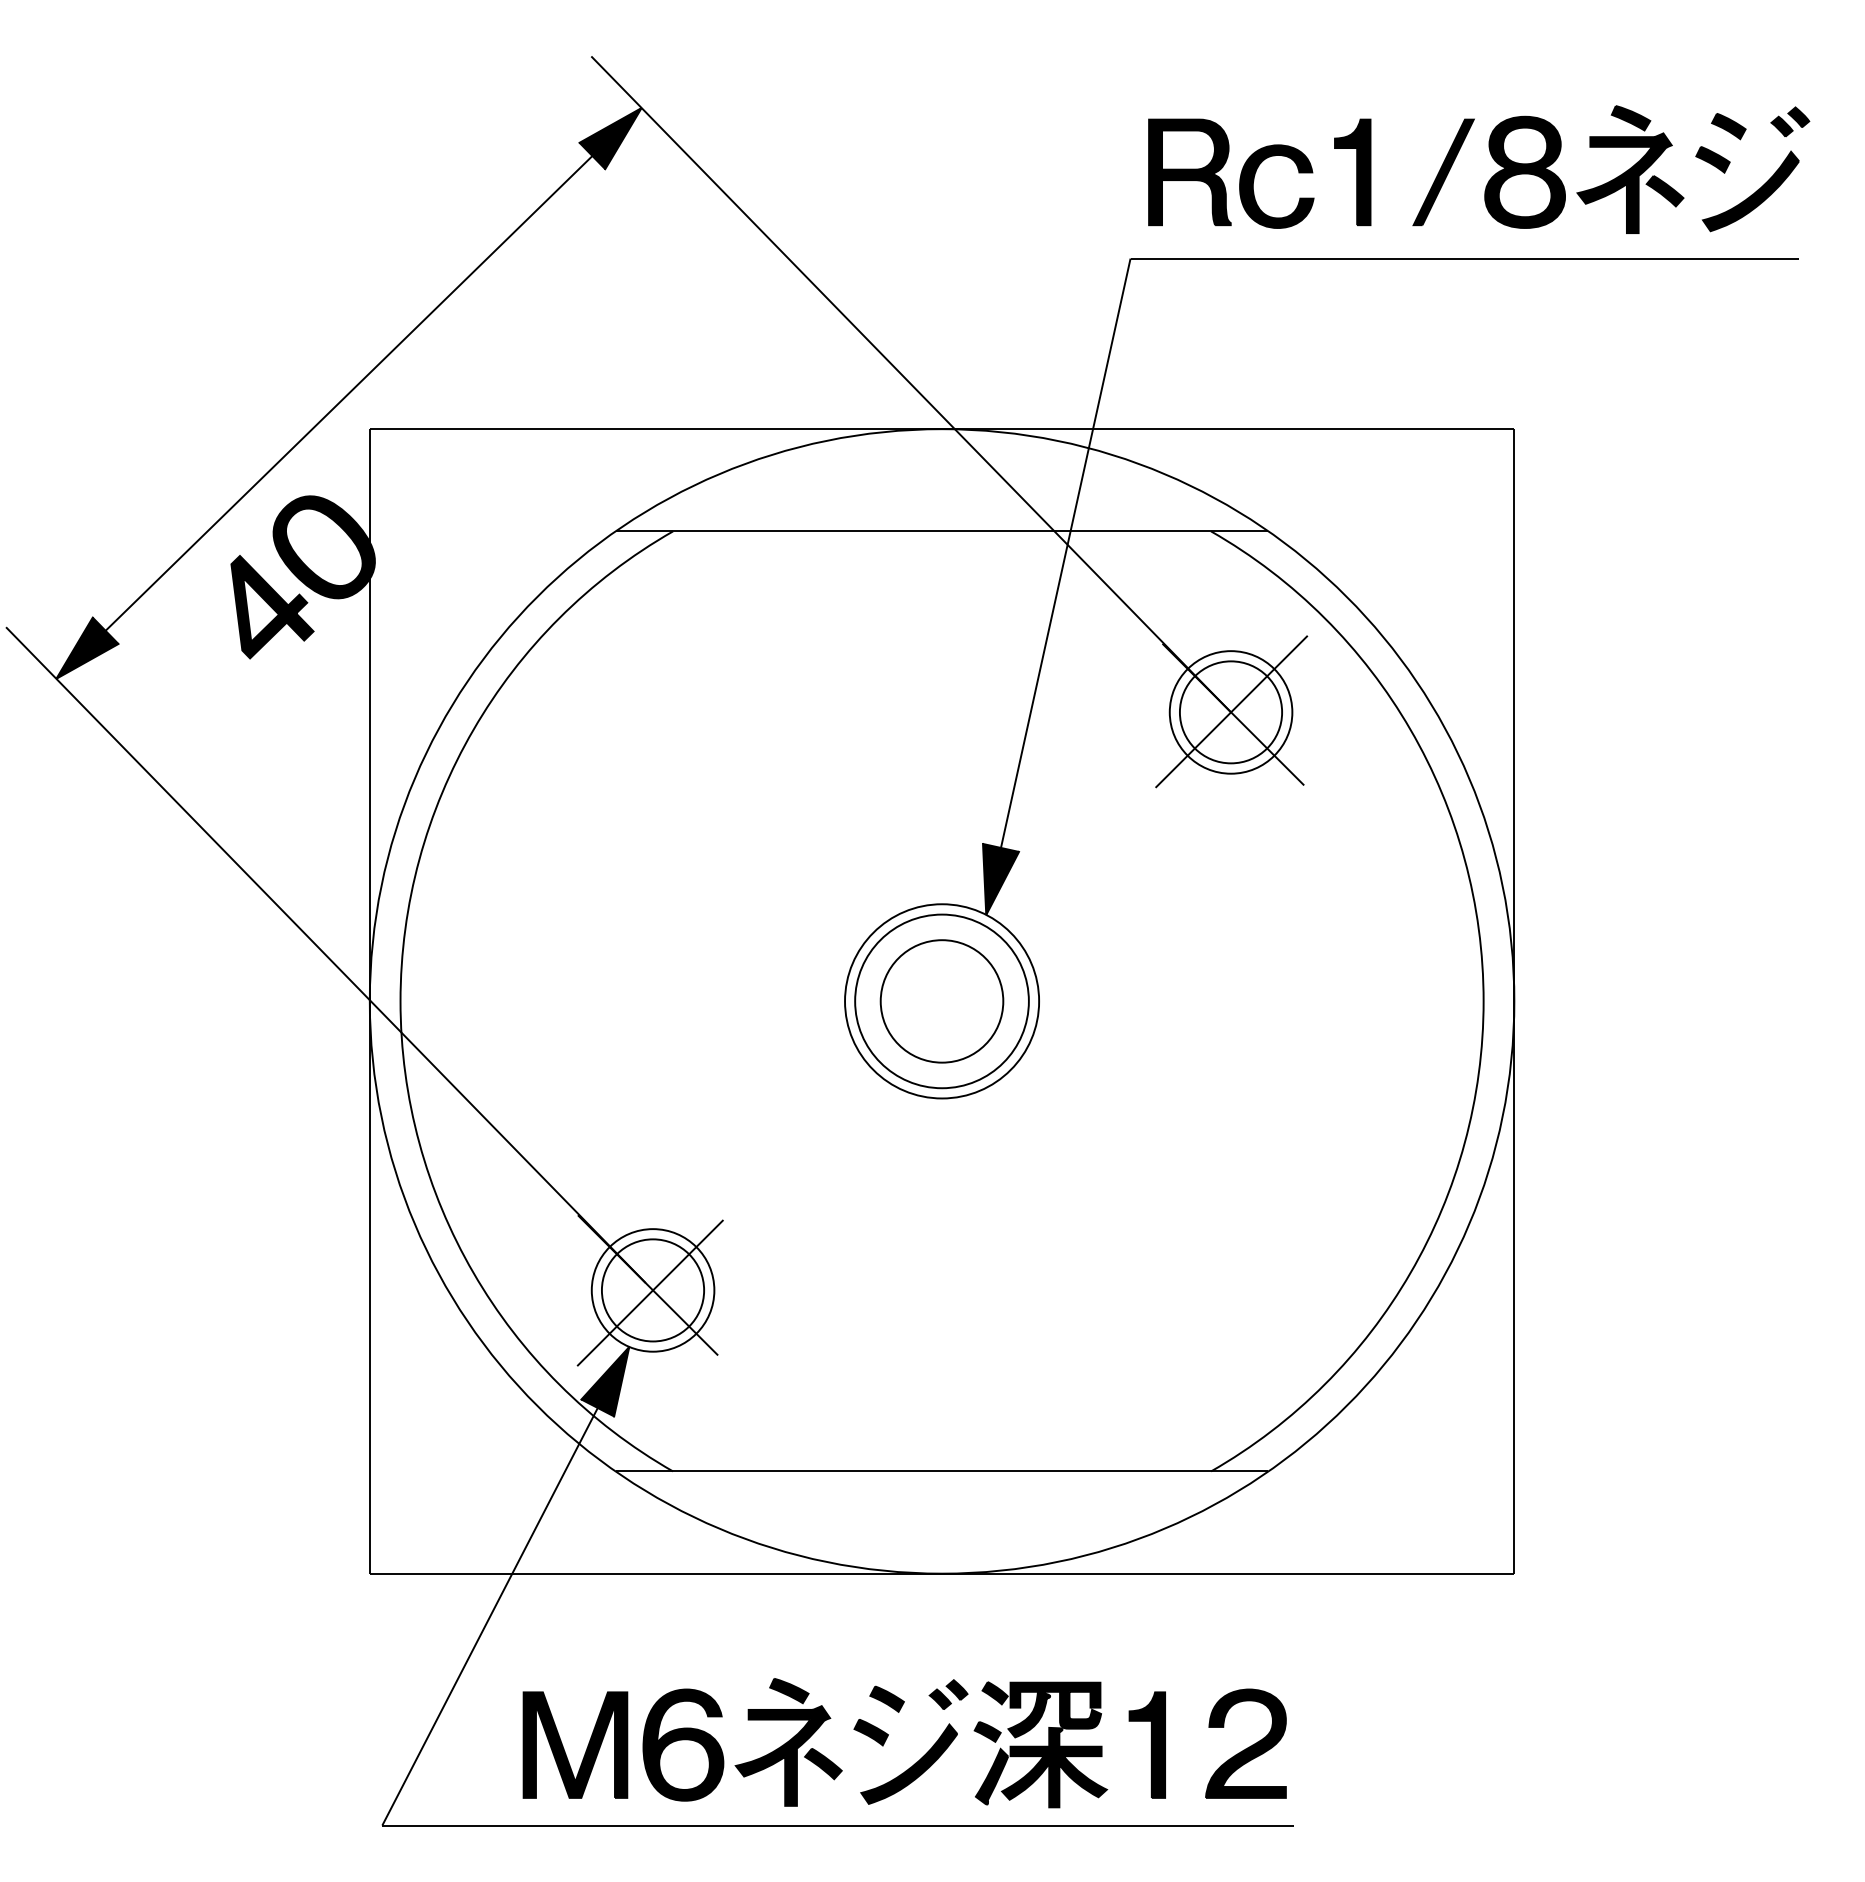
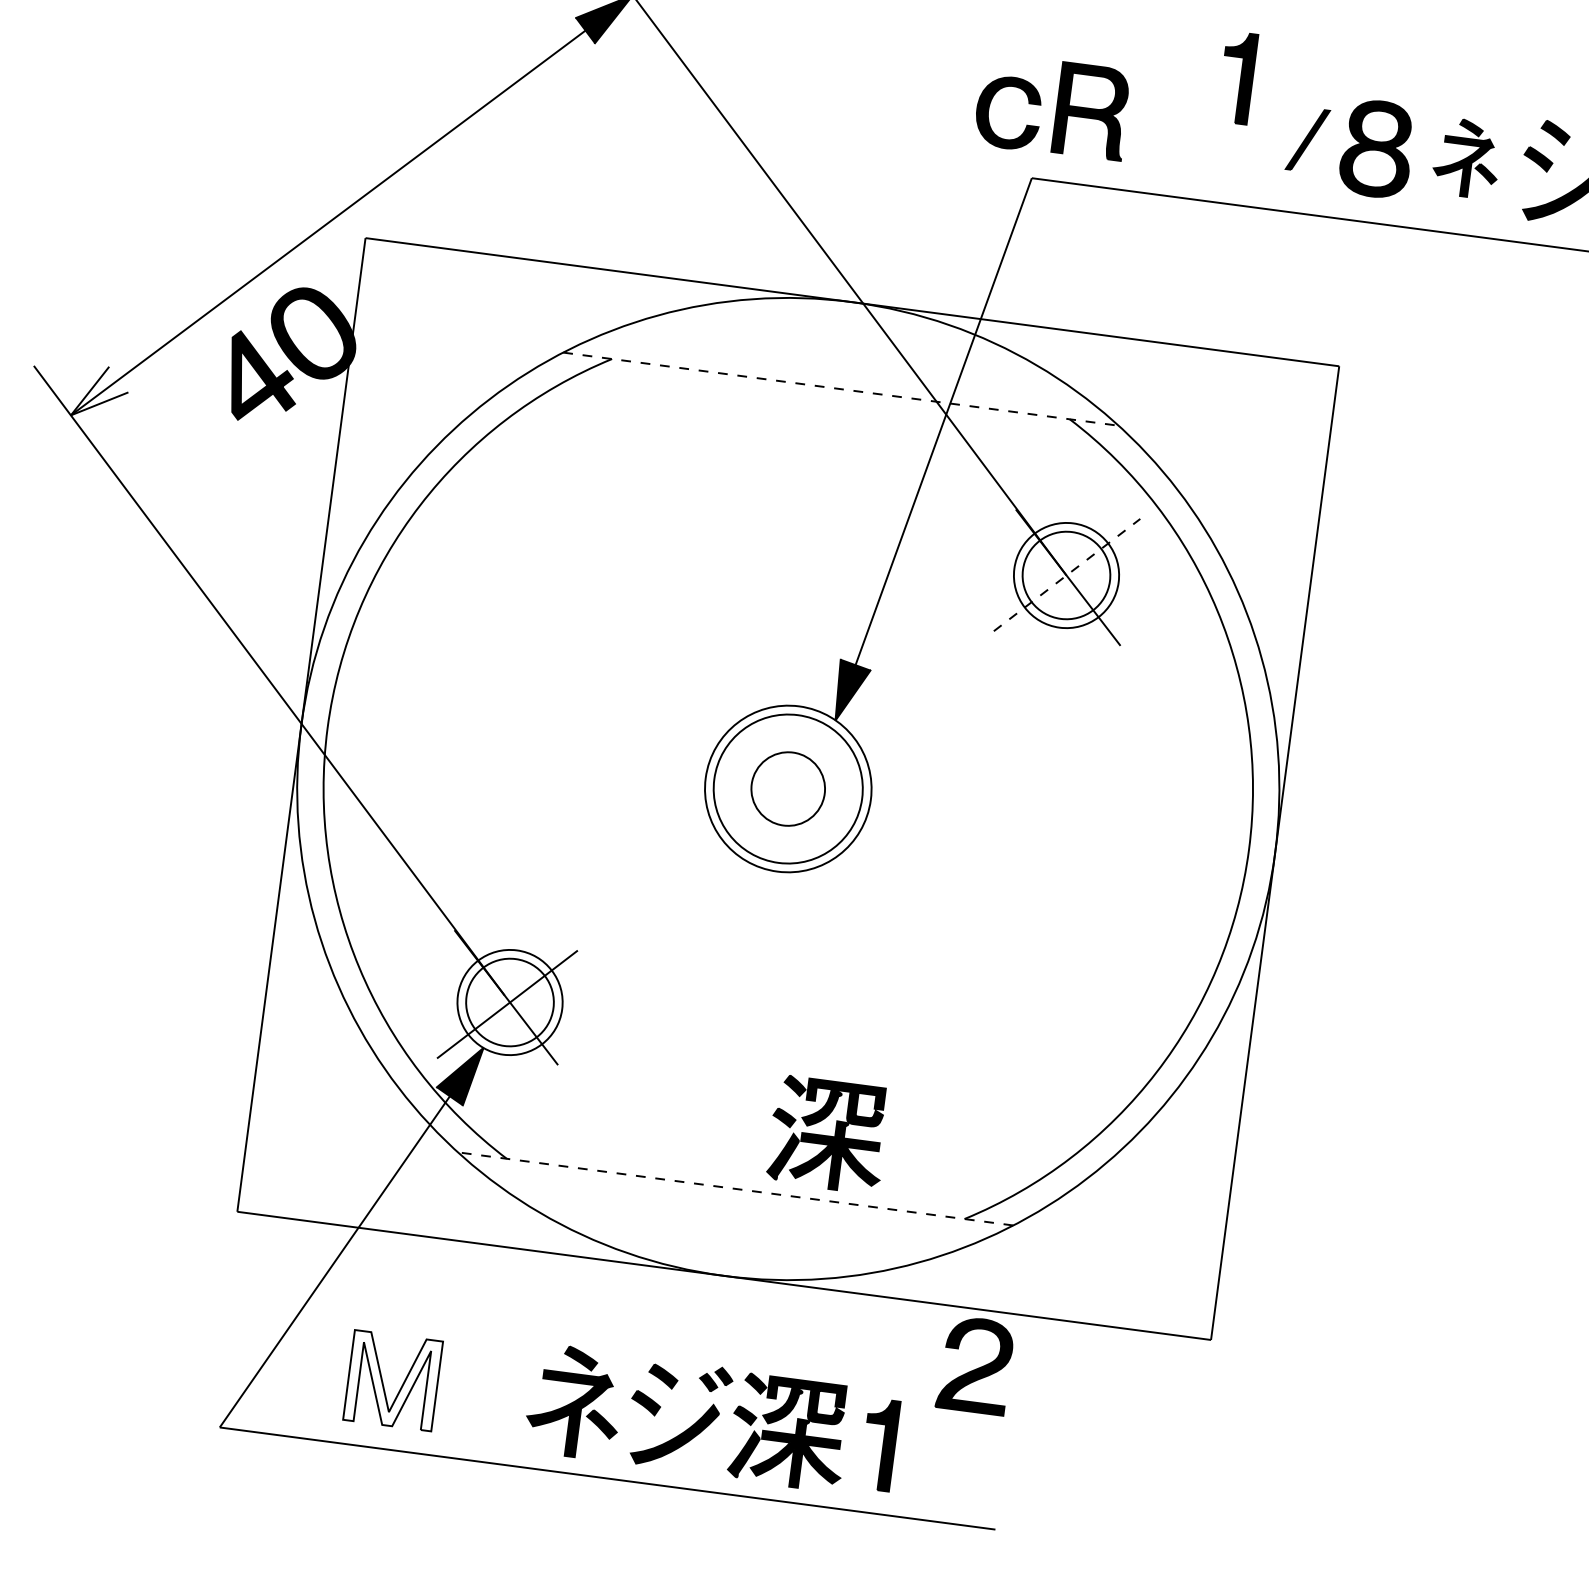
part: (1630, 169) -> (1467, 158), size x0.7
part: (1352, 172) -> (1237, 77), moved
part: (1443, 172) -> (1307, 139), size x0.7
part: (1254, 180) -> (990, 105), moved
line: (942, 531) -> (841, 389), solid -> dashed
fill: (87, 647) -> (100, 392), removed
line: (1231, 711) -> (1066, 574), solid -> dashed
part: (941, 1001) -> (787, 789), size x0.7
part: (1040, 1394) -> (828, 1134), added
line: (941, 1471) -> (735, 1188), solid -> dashed
part: (1245, 1743) -> (975, 1365), moved
fill: (575, 1744) -> (393, 1380), removed
part: (683, 1744) -> (485, 1392), removed

